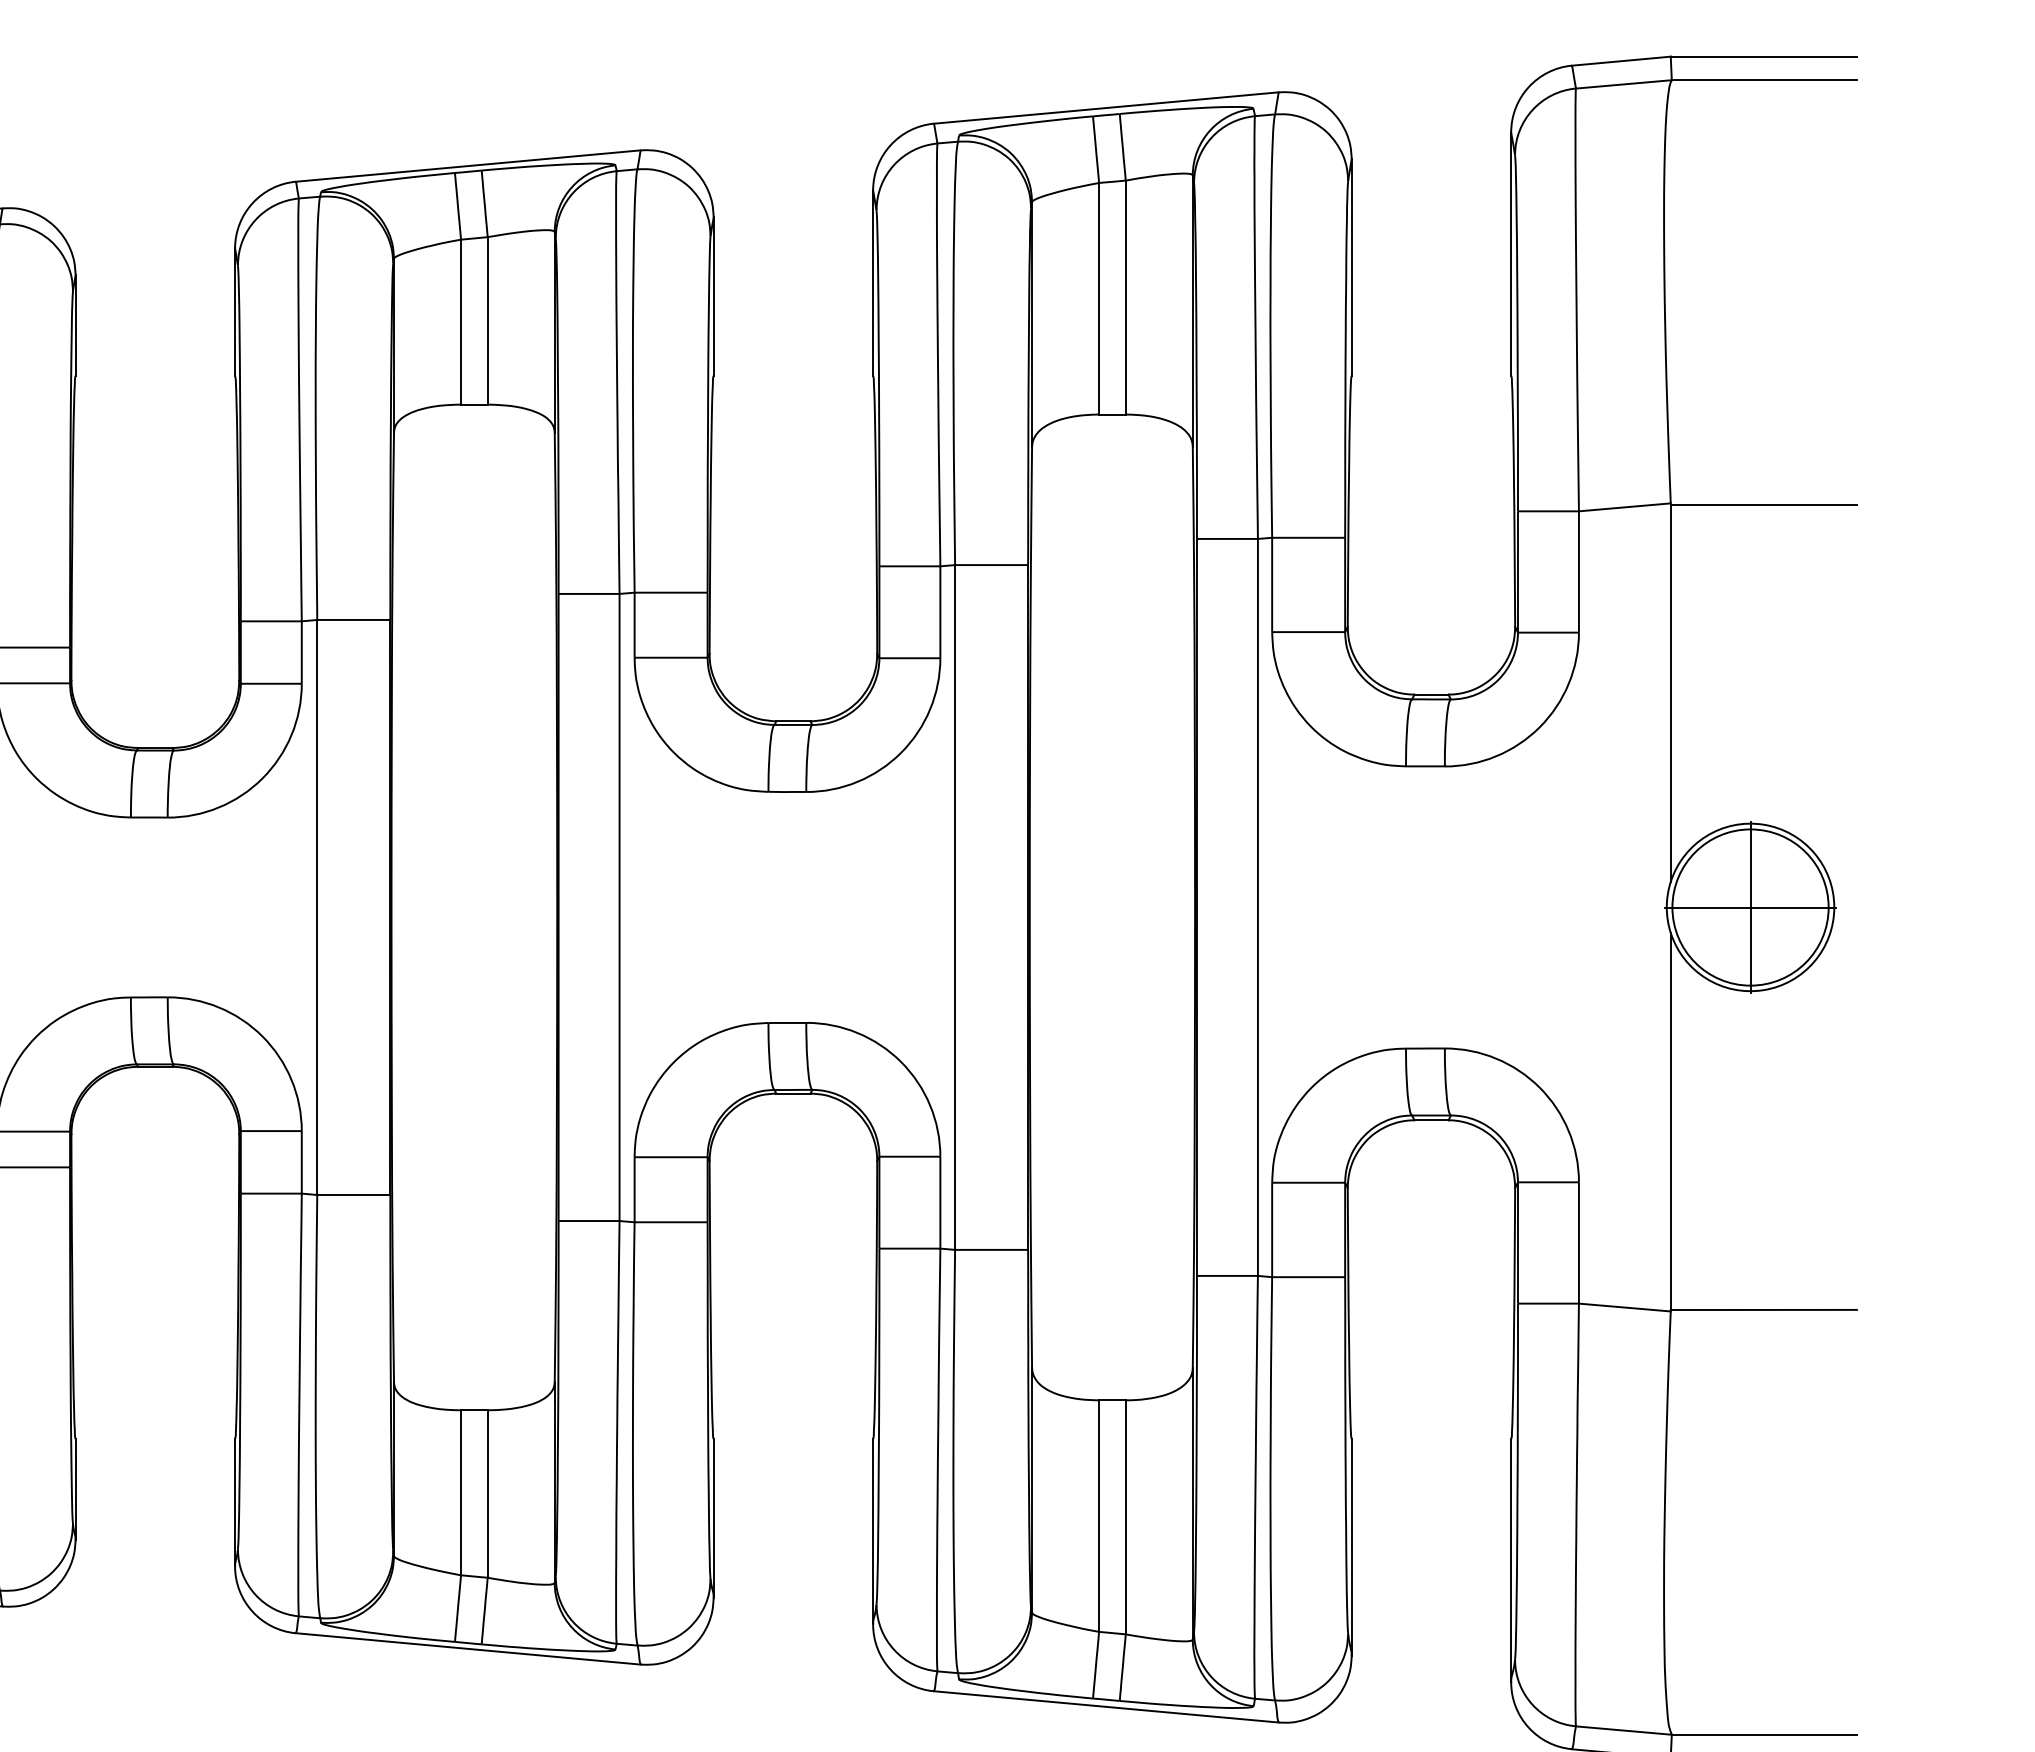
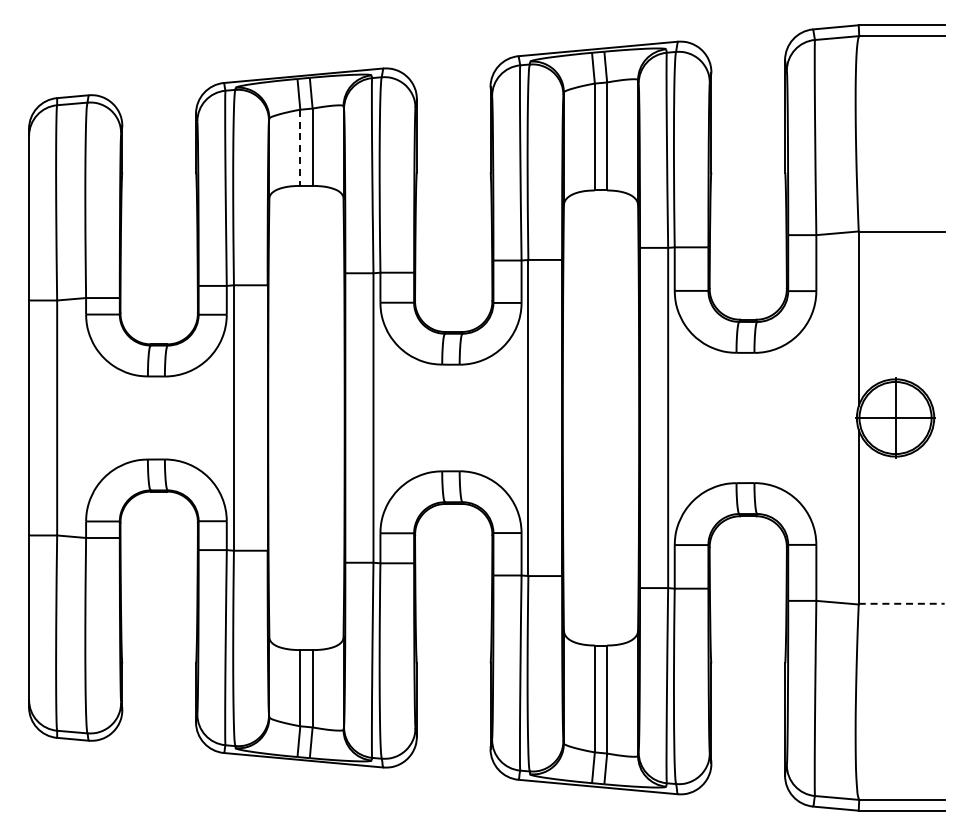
line: (461, 323) -> (300, 148), solid -> dashed
line: (1763, 1309) -> (901, 603), solid -> dashed

